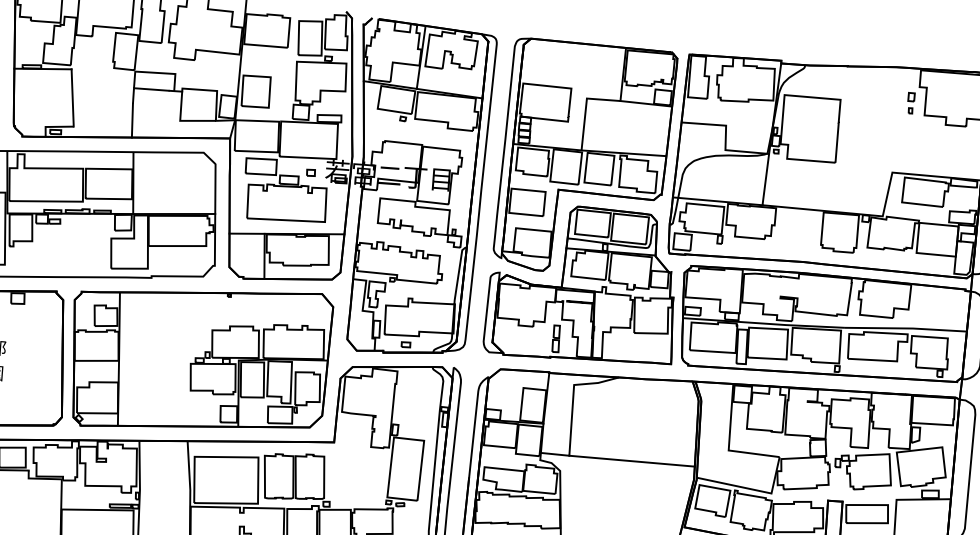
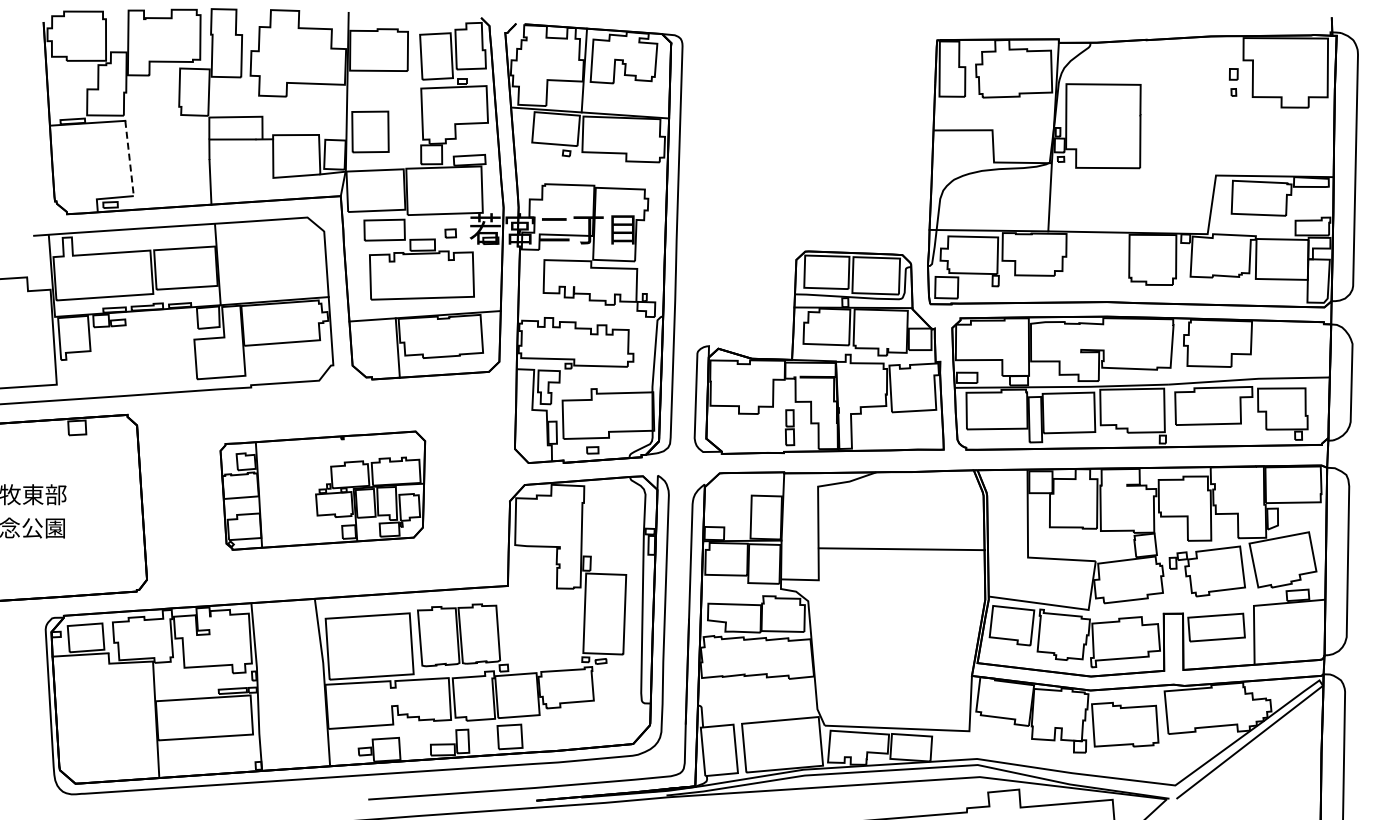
line: (72, 98) -> (129, 158), solid -> dashed
part: (584, 158) -> (809, 187), removed
part: (199, 359) -> (322, 490), size x0.6
line: (631, 461) -> (901, 549), moved

